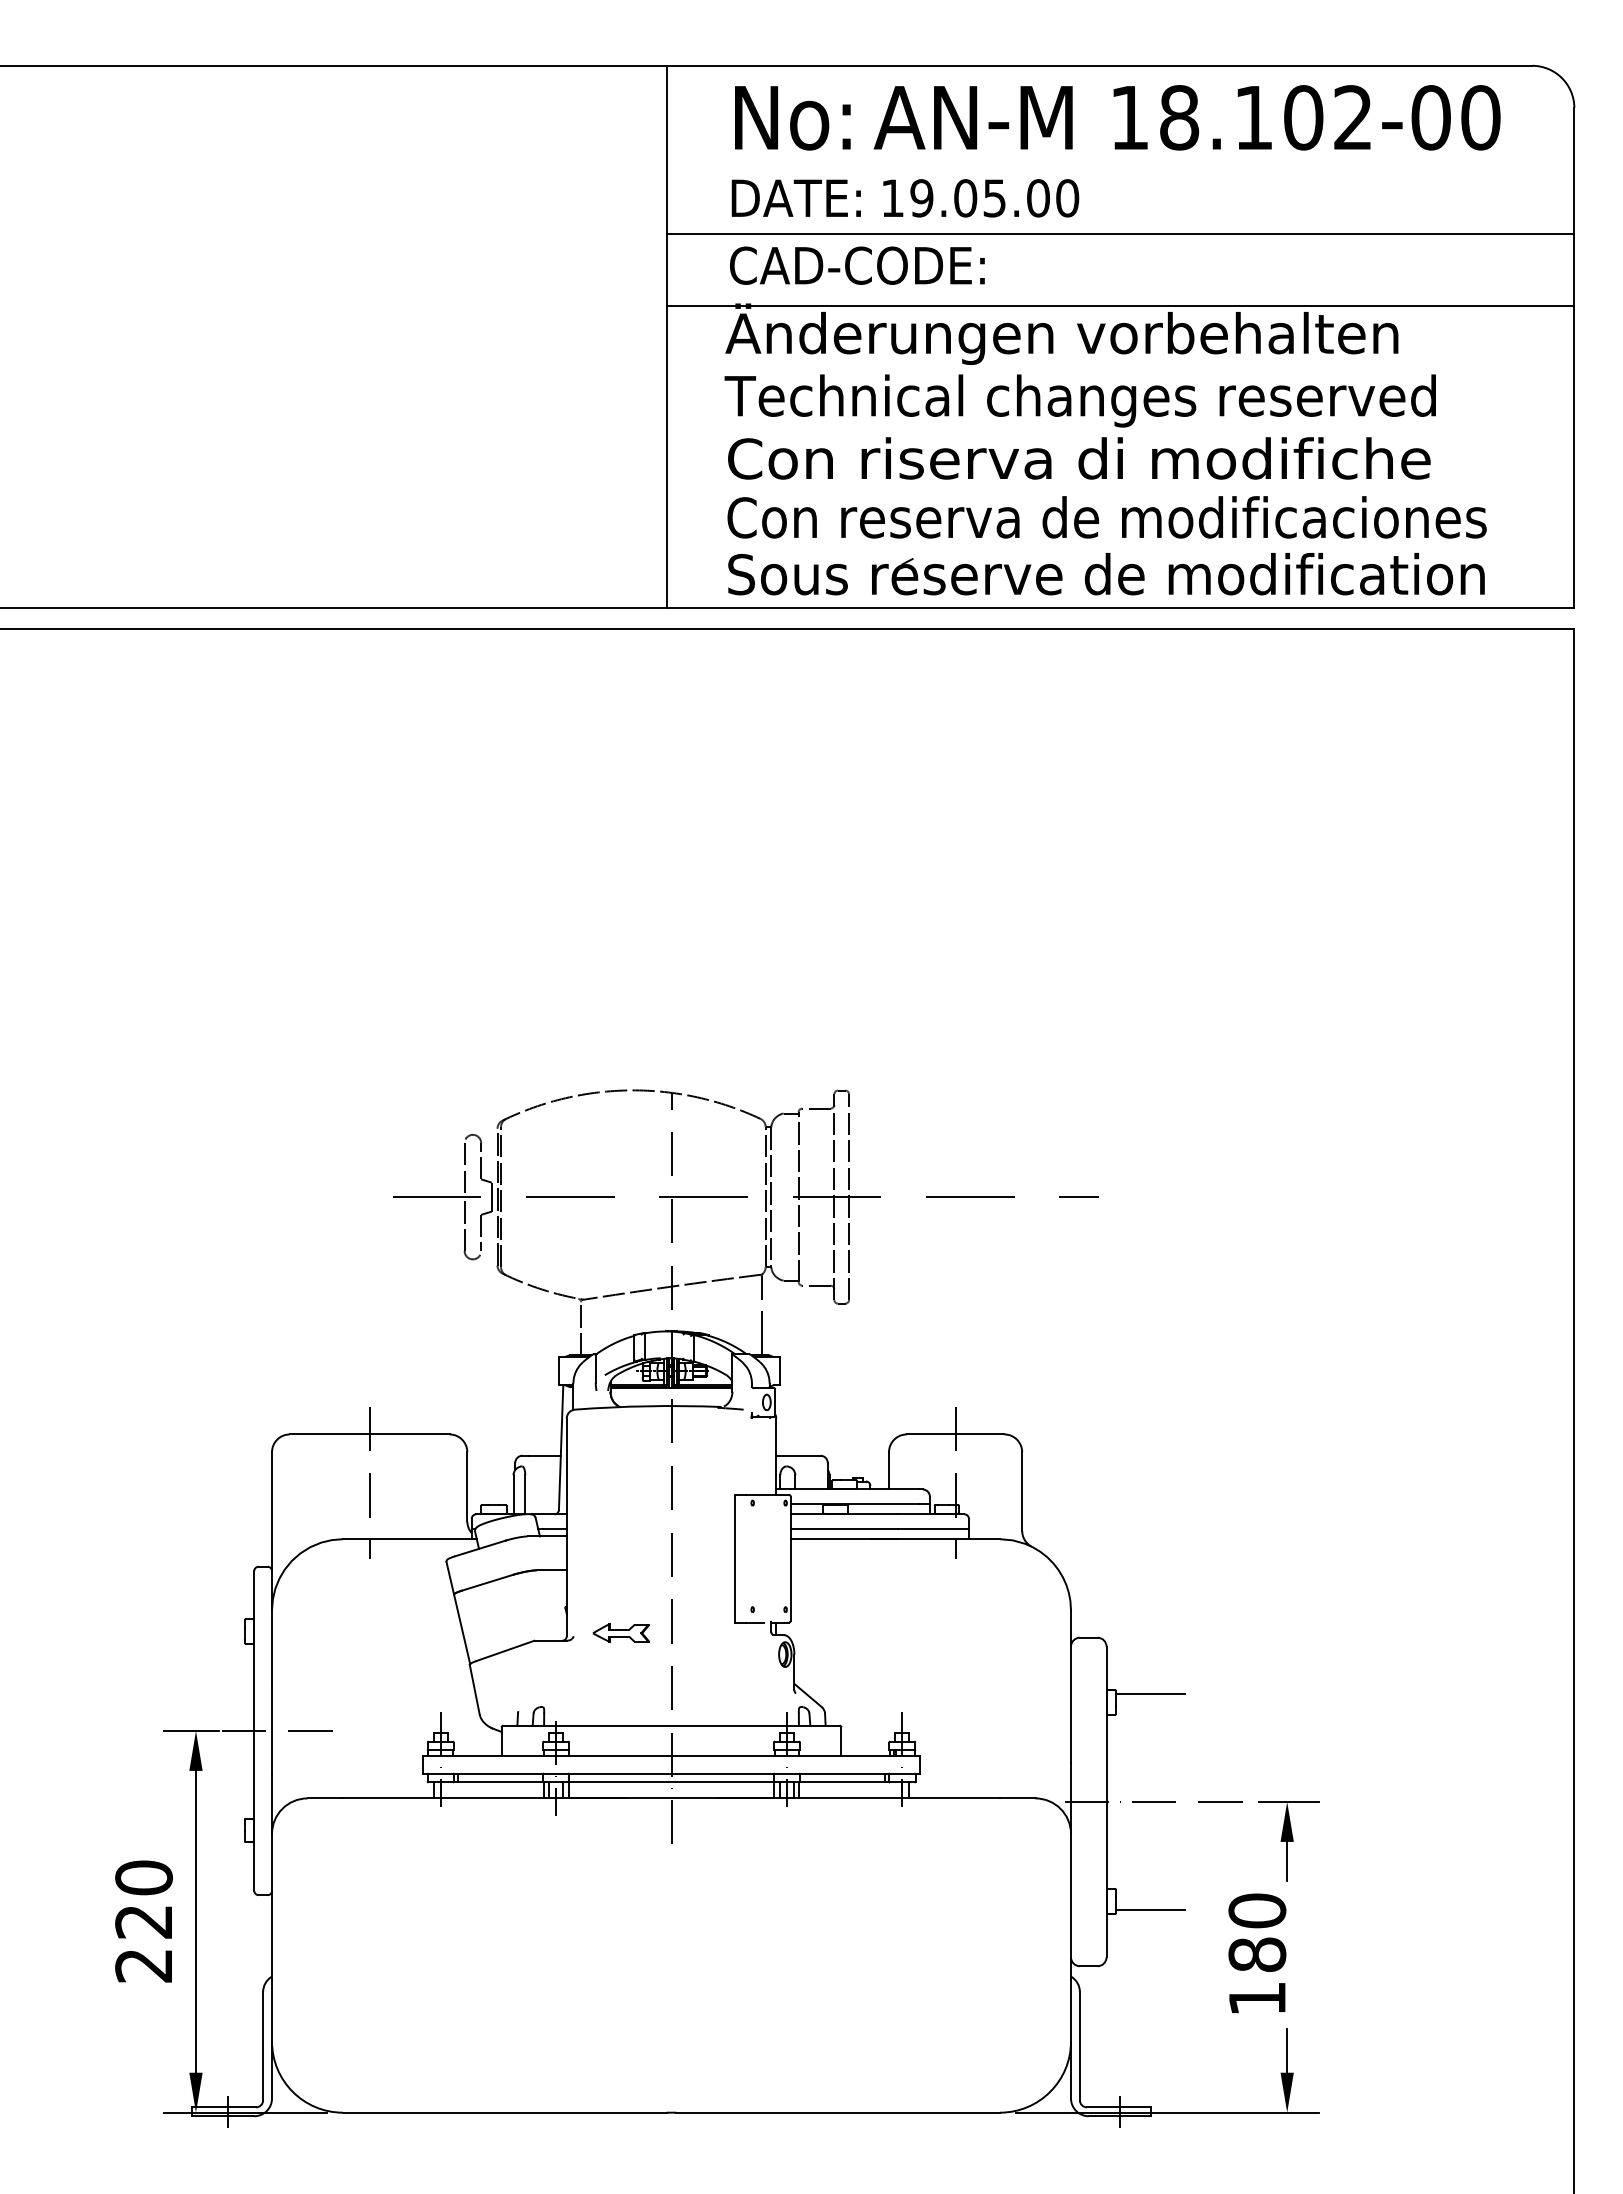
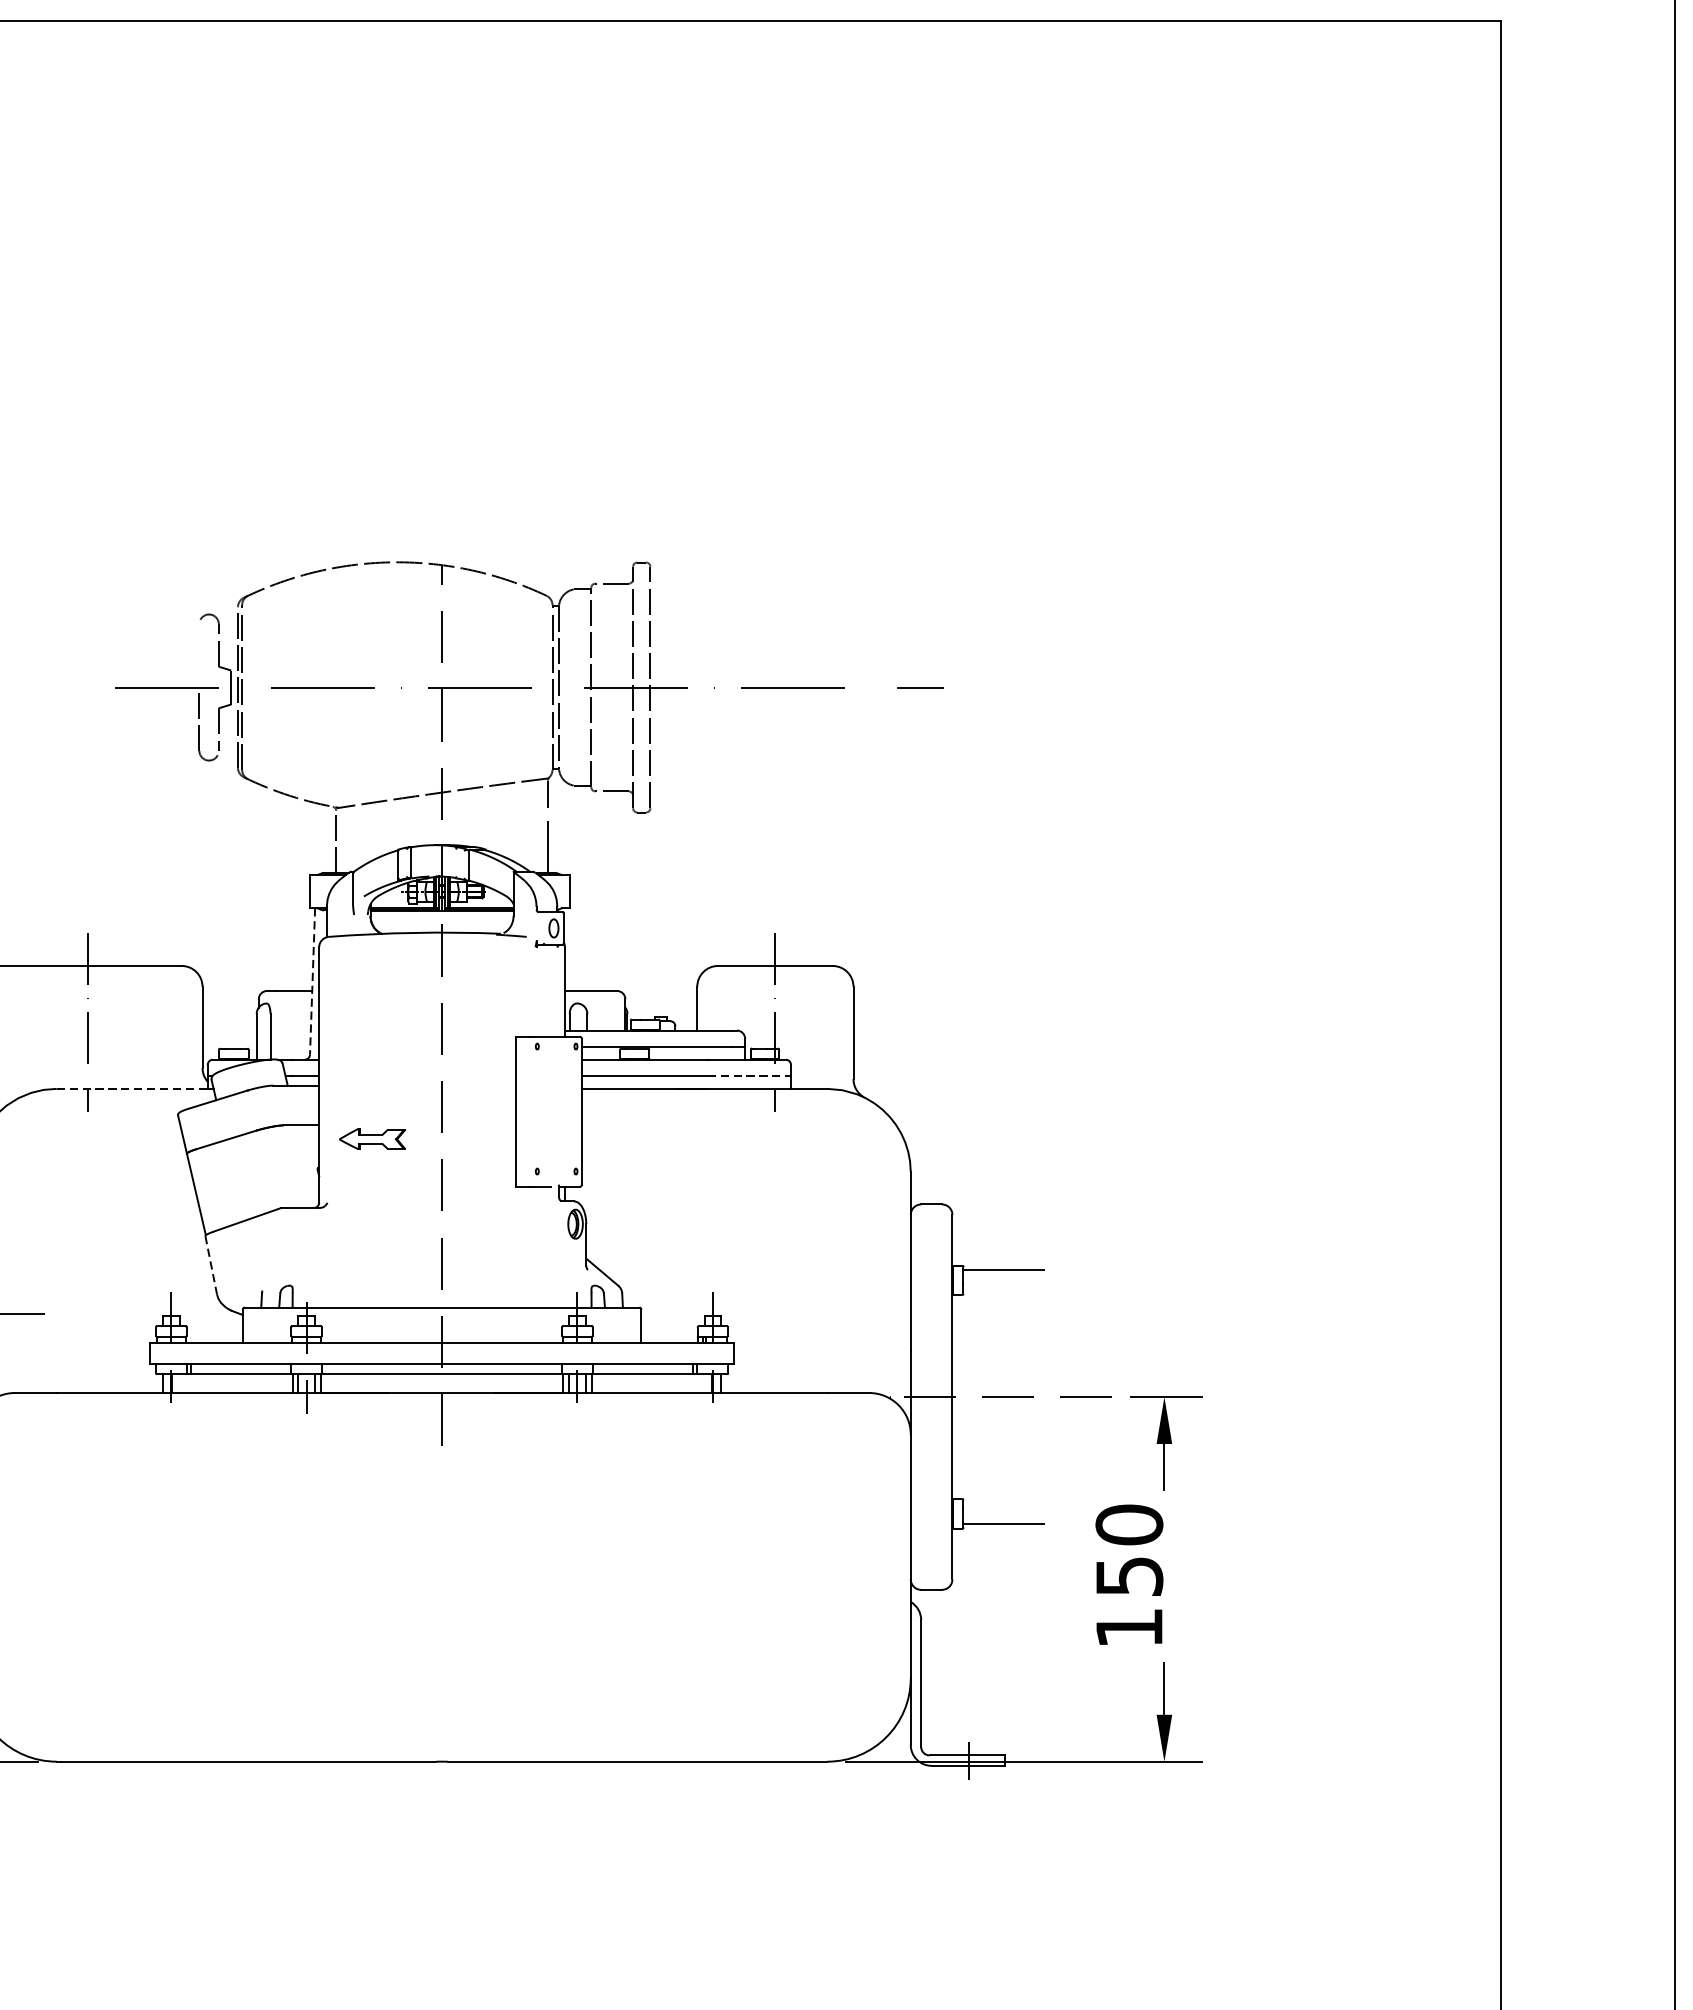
line: (464, 1170) -> (199, 656), removed
line: (561, 1448) -> (313, 982), solid -> dashed
line: (933, 1528) -> (749, 1076), solid -> dashed
line: (409, 1539) -> (134, 1089), solid -> dashed
part: (620, 1632) -> (371, 1138), moved
line: (474, 1690) -> (210, 1266), solid -> dashed
text: (1257, 1954) -> (1129, 1576), 180 -> 150

